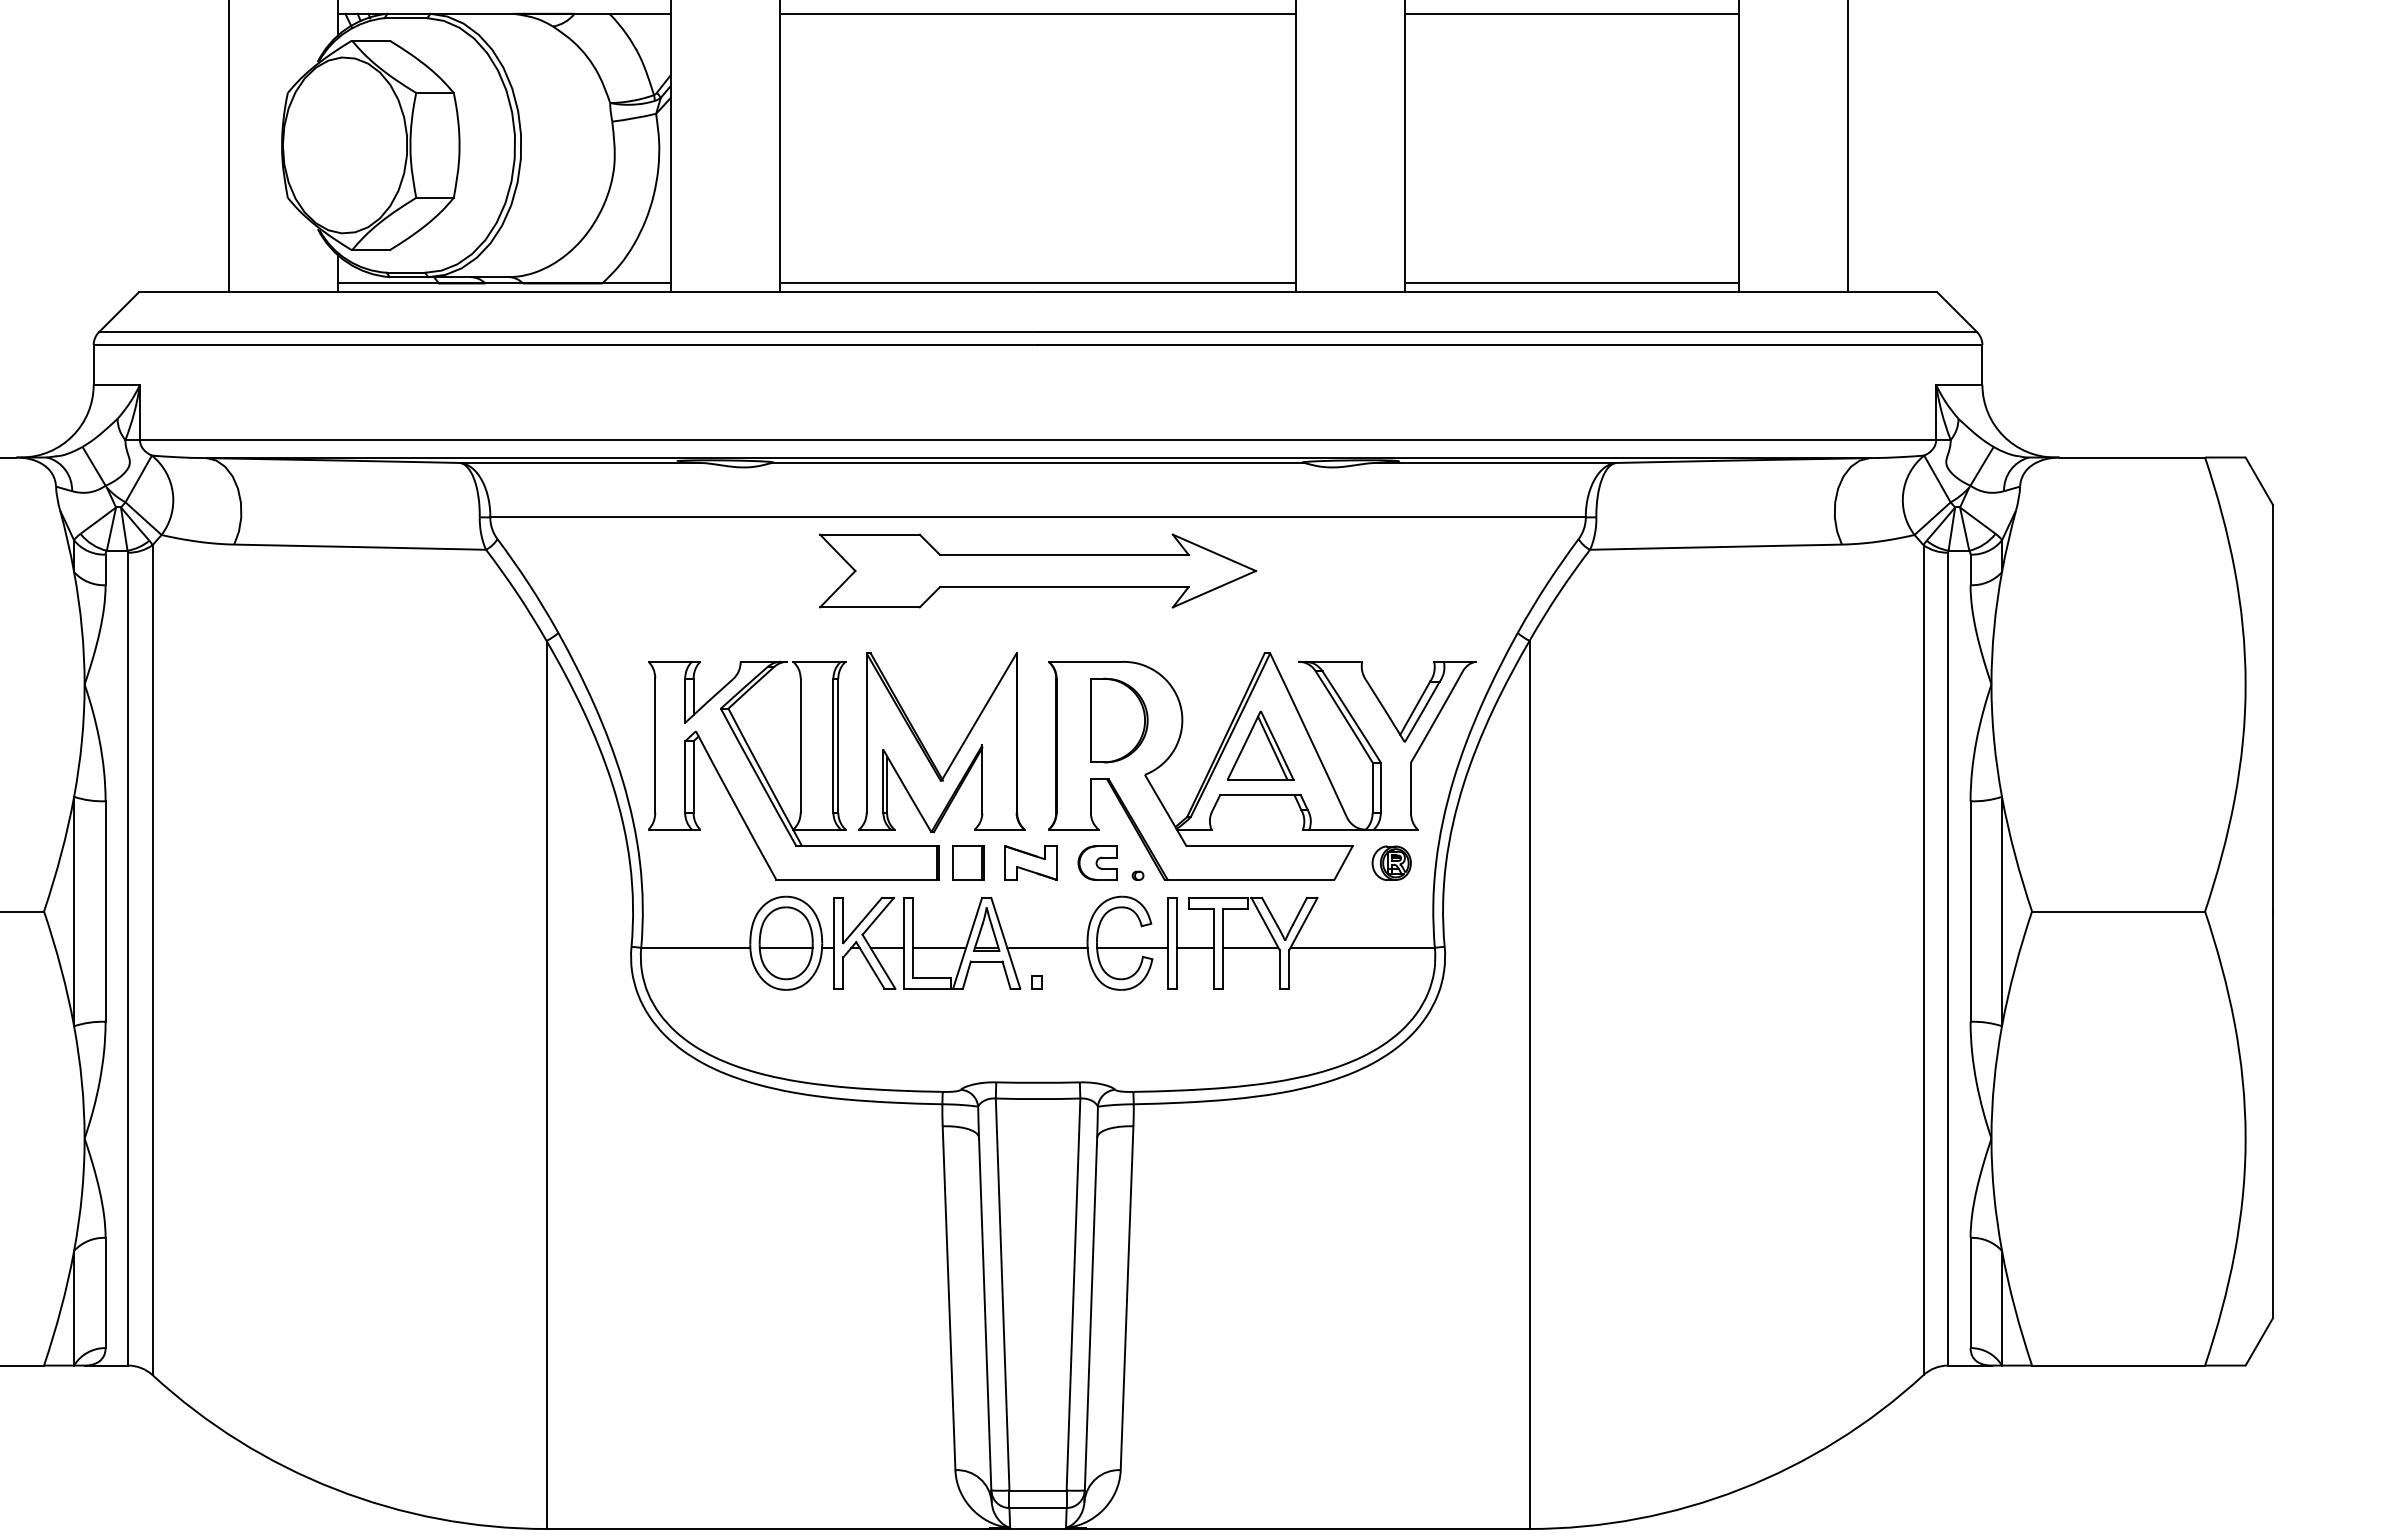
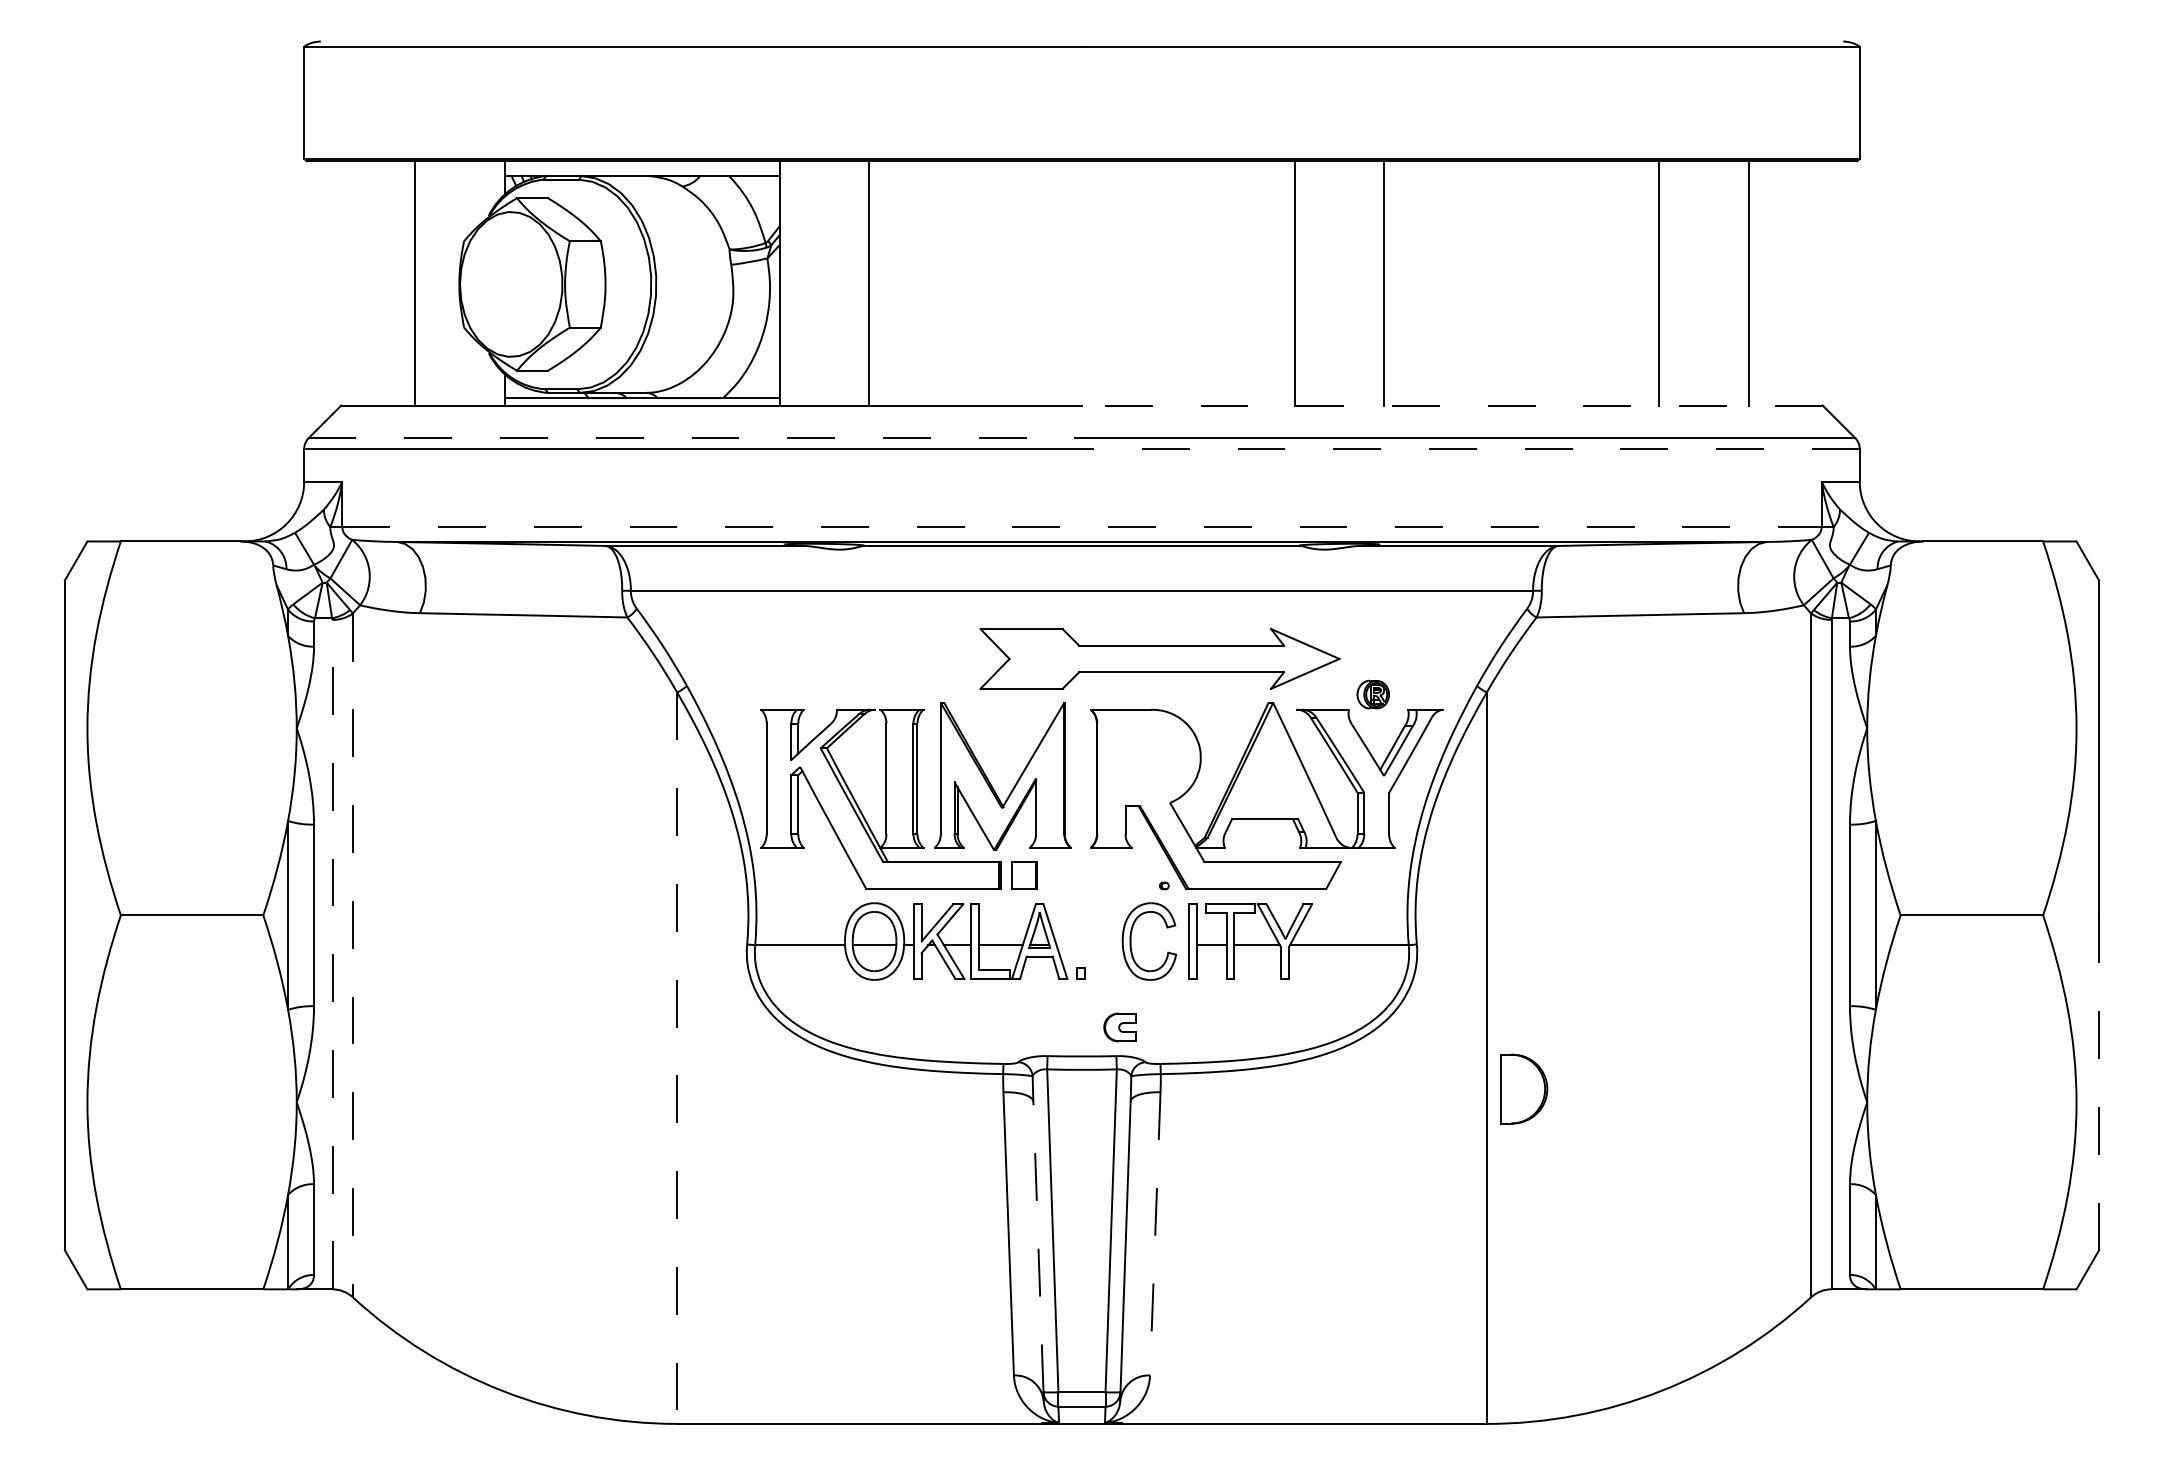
line: (1037, 14) -> (1081, 176), removed
line: (1571, 14) -> (1521, 176), removed
line: (1037, 283) -> (1081, 398), removed
line: (1571, 283) -> (1521, 398), removed
line: (1486, 292) -> (1451, 405), solid -> dashed
line: (568, 332) -> (695, 438), solid -> dashed
line: (1509, 344) -> (1470, 448), solid -> dashed
line: (1037, 440) -> (1081, 527), solid -> dashed
part: (1037, 570) -> (1159, 658), moved
part: (1120, 719) -> (1524, 1088), moved
part: (1259, 745) -> (1264, 778), removed
part: (1030, 863) -> (1075, 875), removed
part: (1096, 863) -> (1119, 1027), moved
part: (1390, 863) -> (1372, 694), moved
line: (1047, 948) -> (1089, 945), removed
line: (1132, 948) -> (1159, 945), removed
line: (128, 959) -> (332, 954), solid -> dashed
line: (152, 960) -> (352, 955), solid -> dashed
line: (546, 1085) -> (677, 1058), solid -> dashed
line: (2273, 1115) -> (2099, 1083), solid -> dashed
line: (1127, 1297) -> (1155, 1233), solid -> dashed
line: (985, 1313) -> (1038, 1246), solid -> dashed

